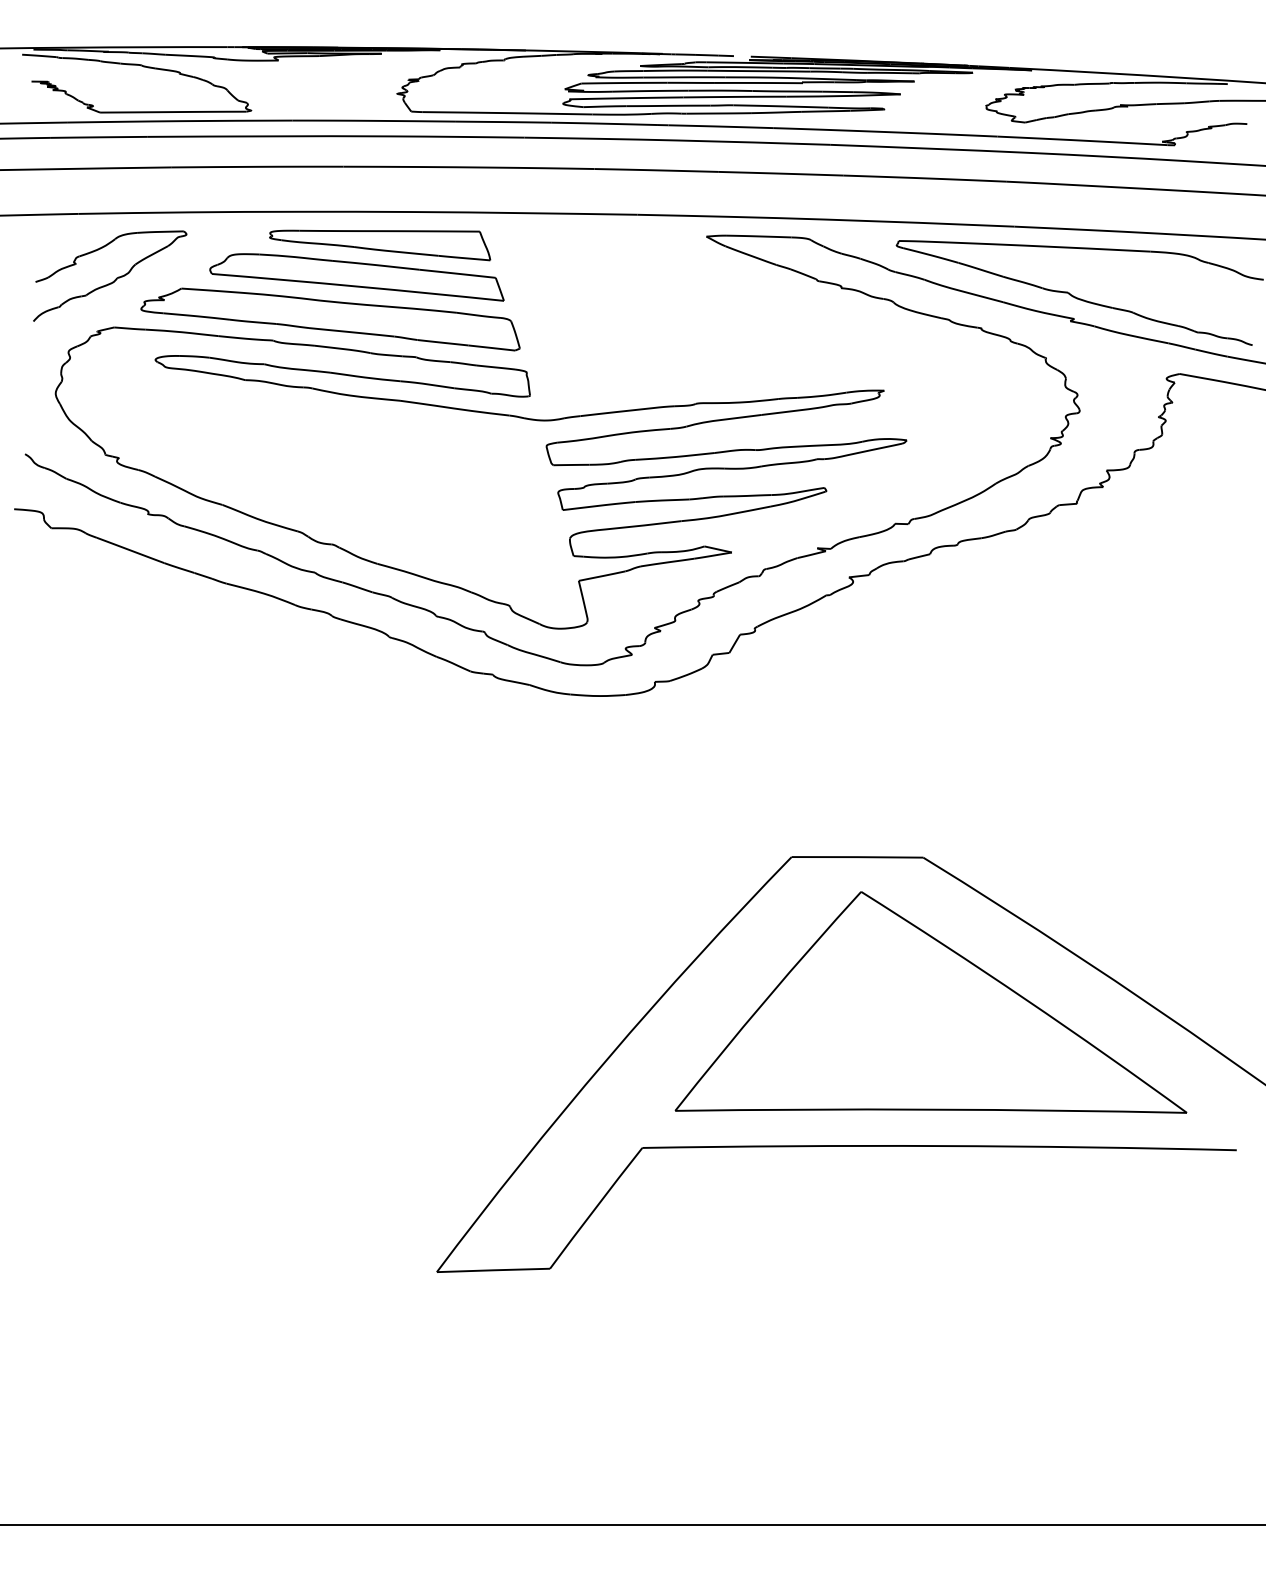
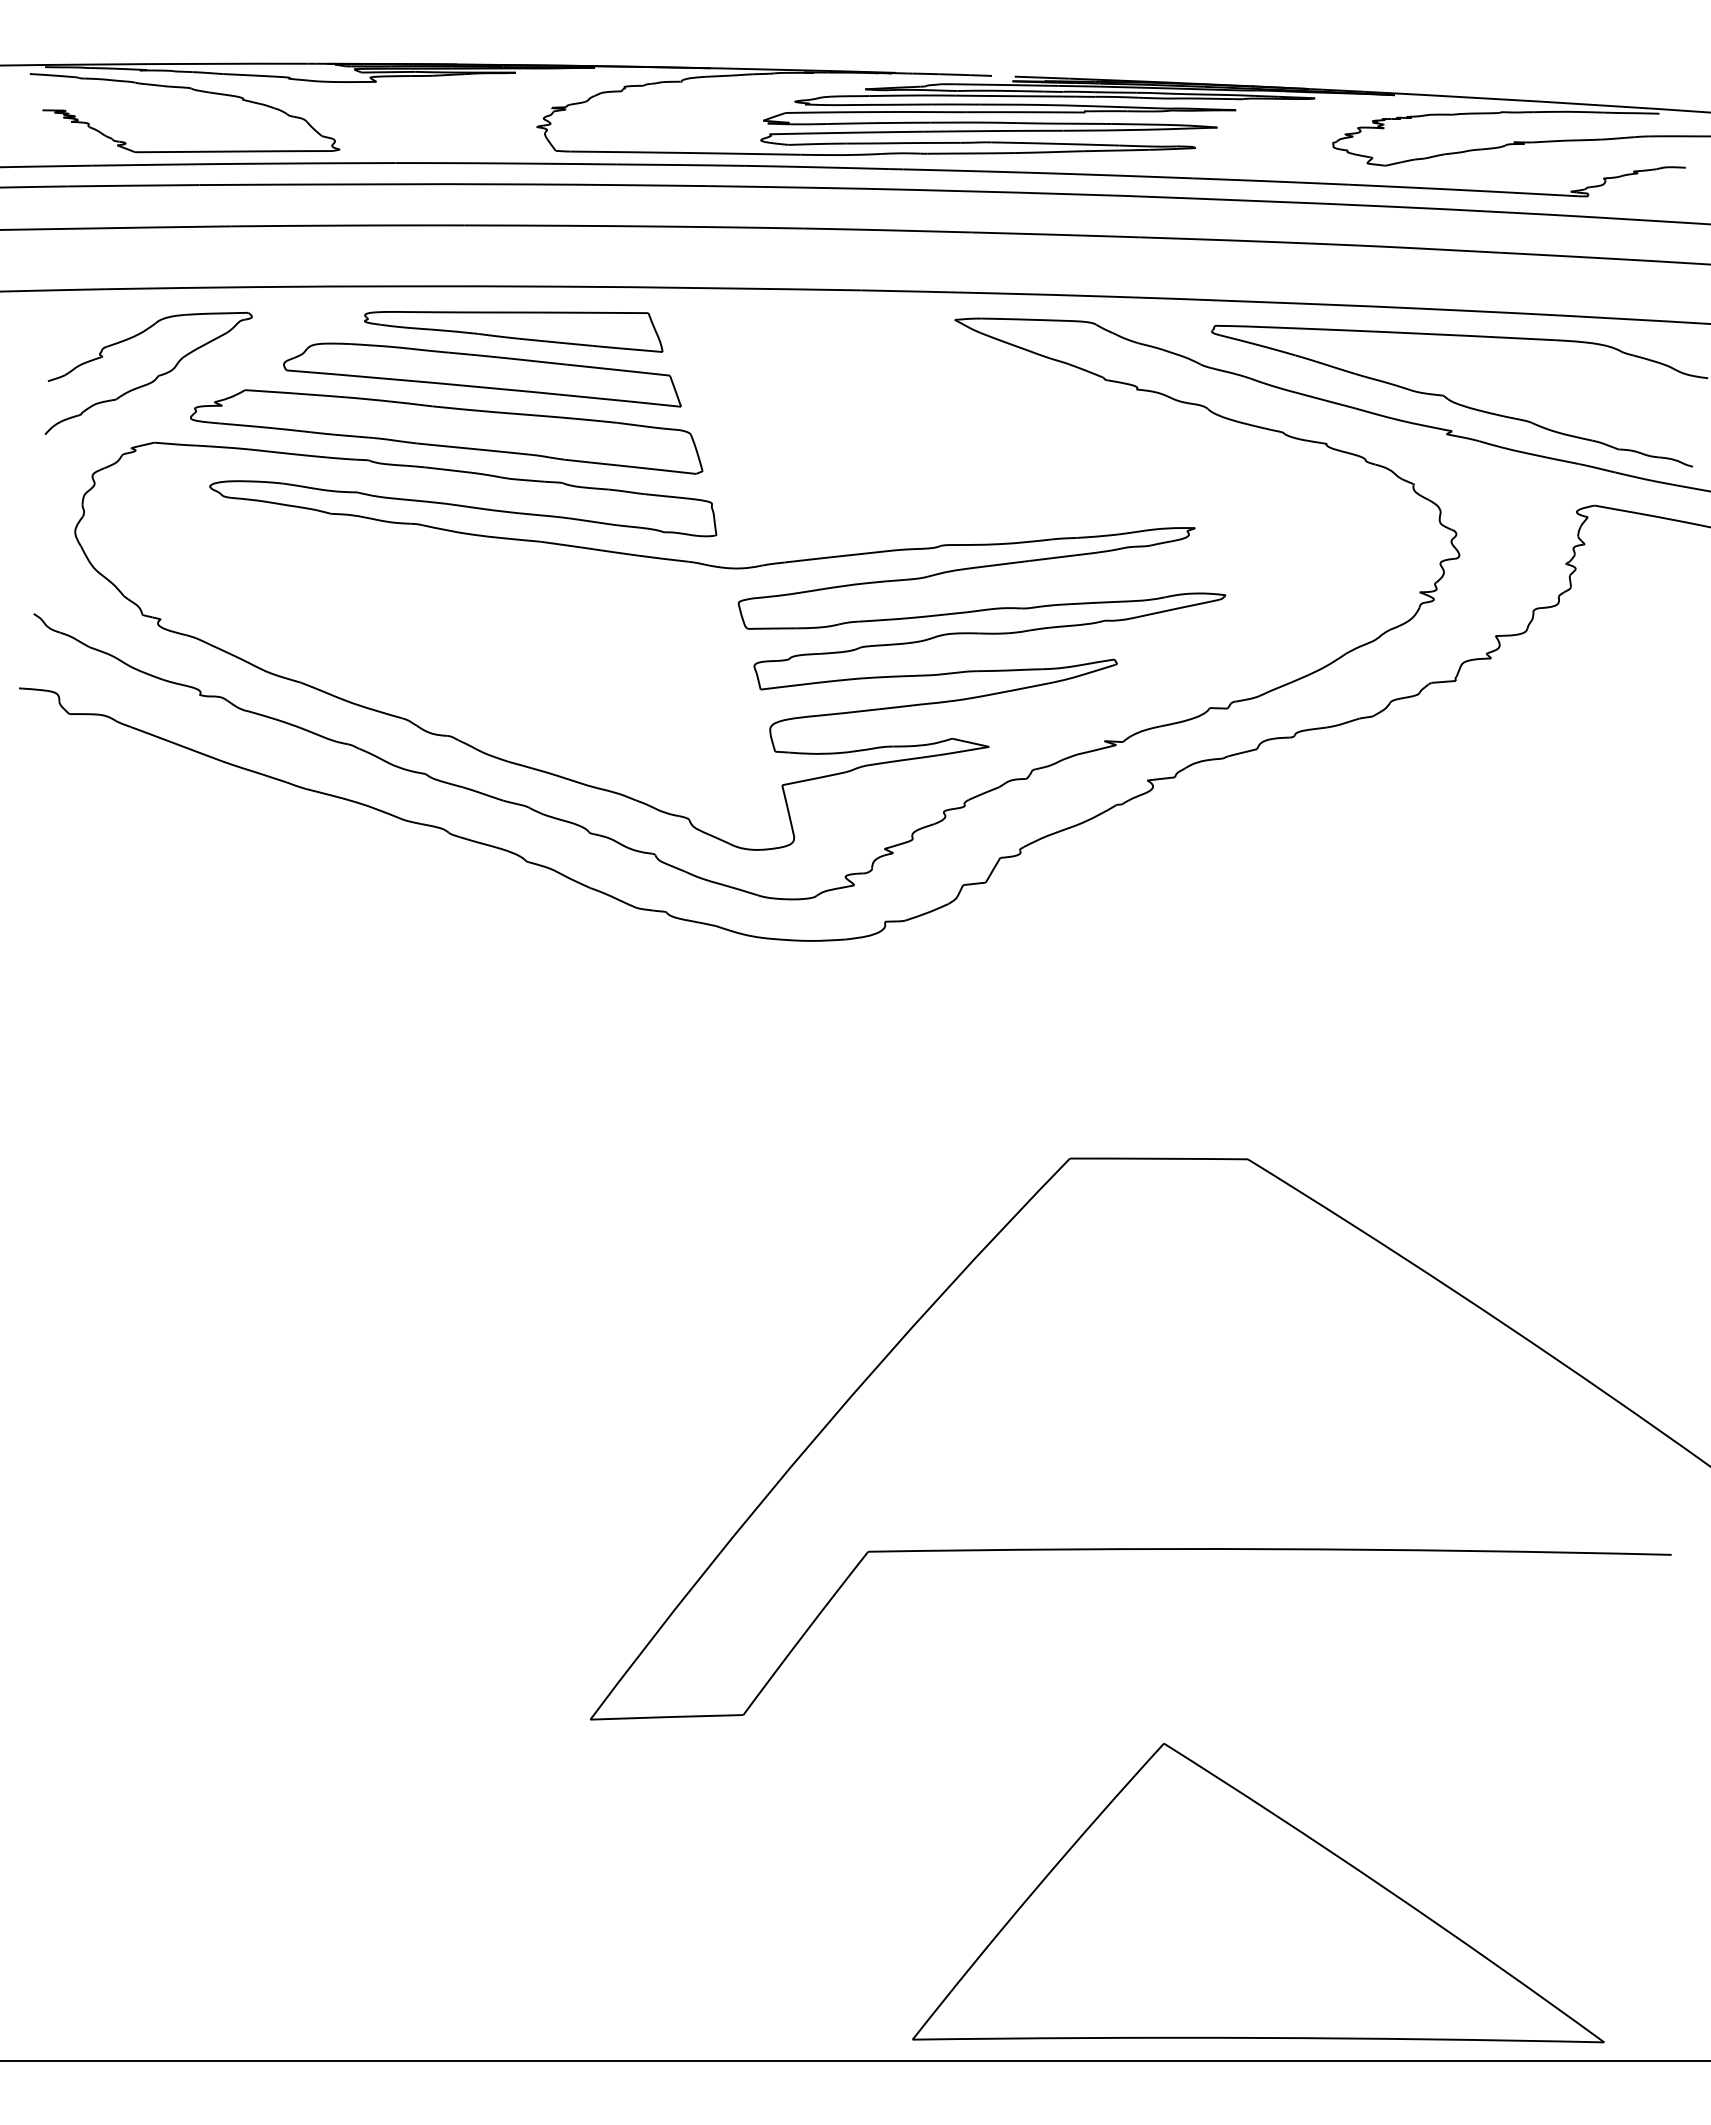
part: (931, 1002) -> (1258, 1893), moved

